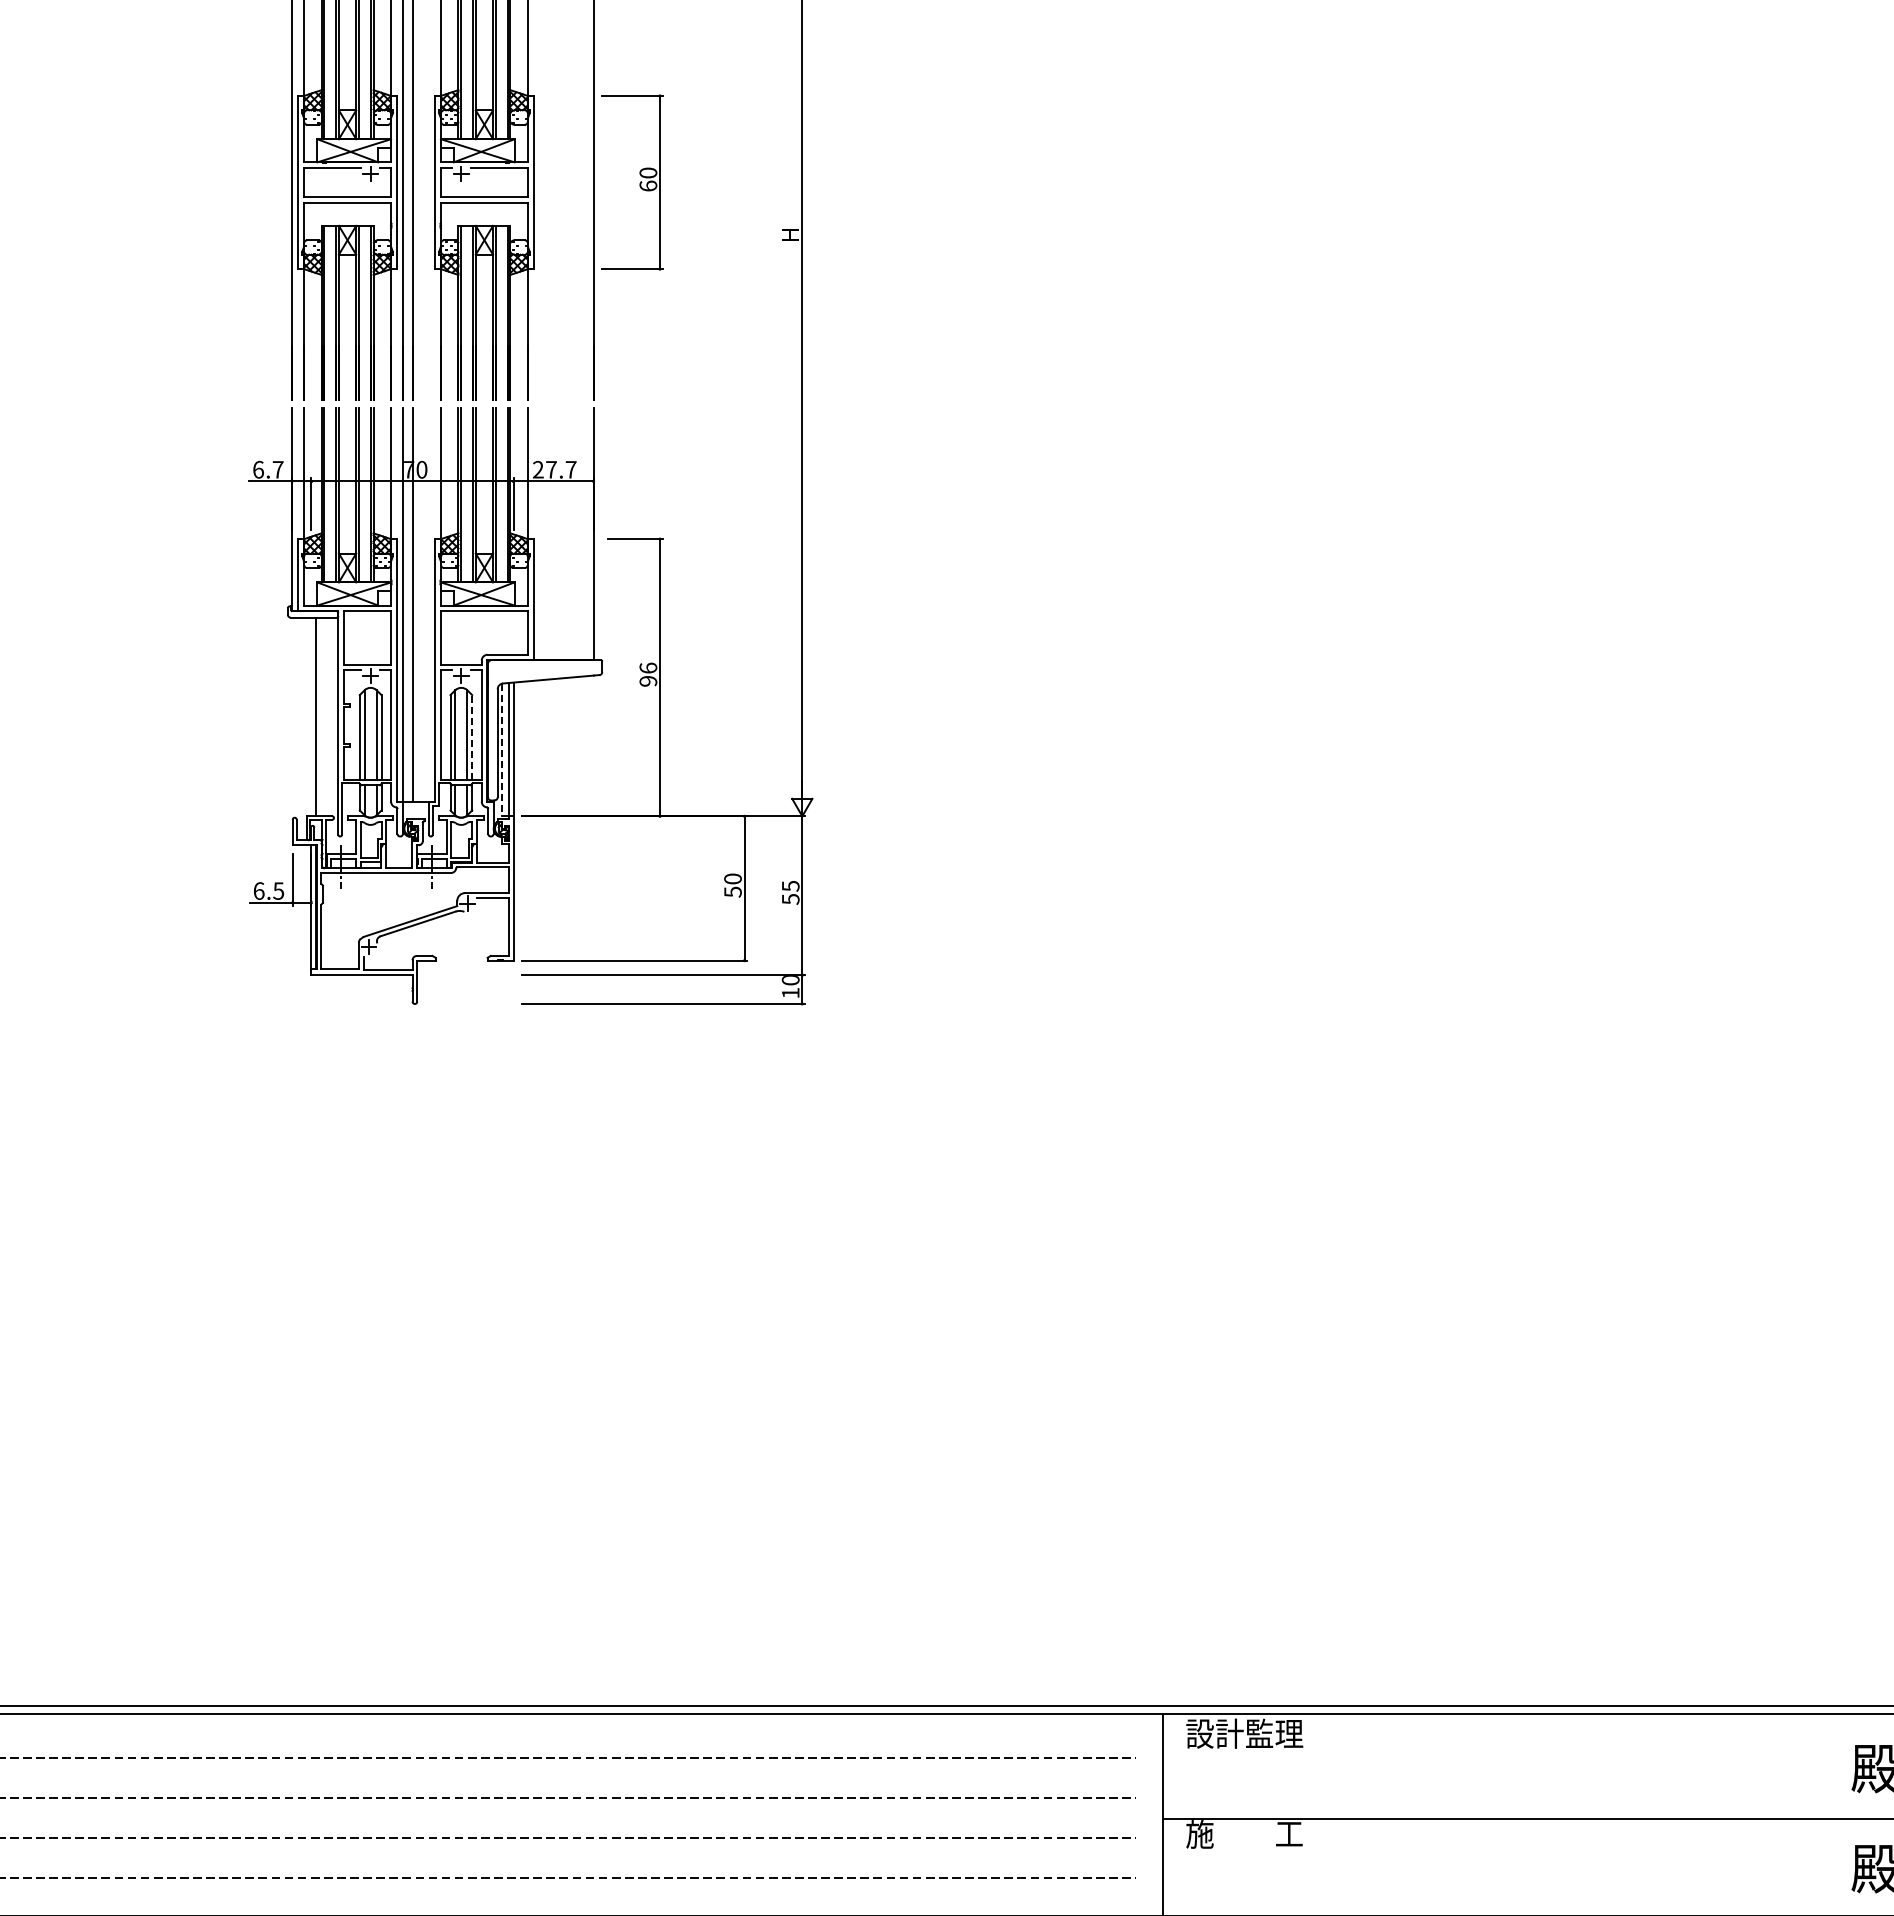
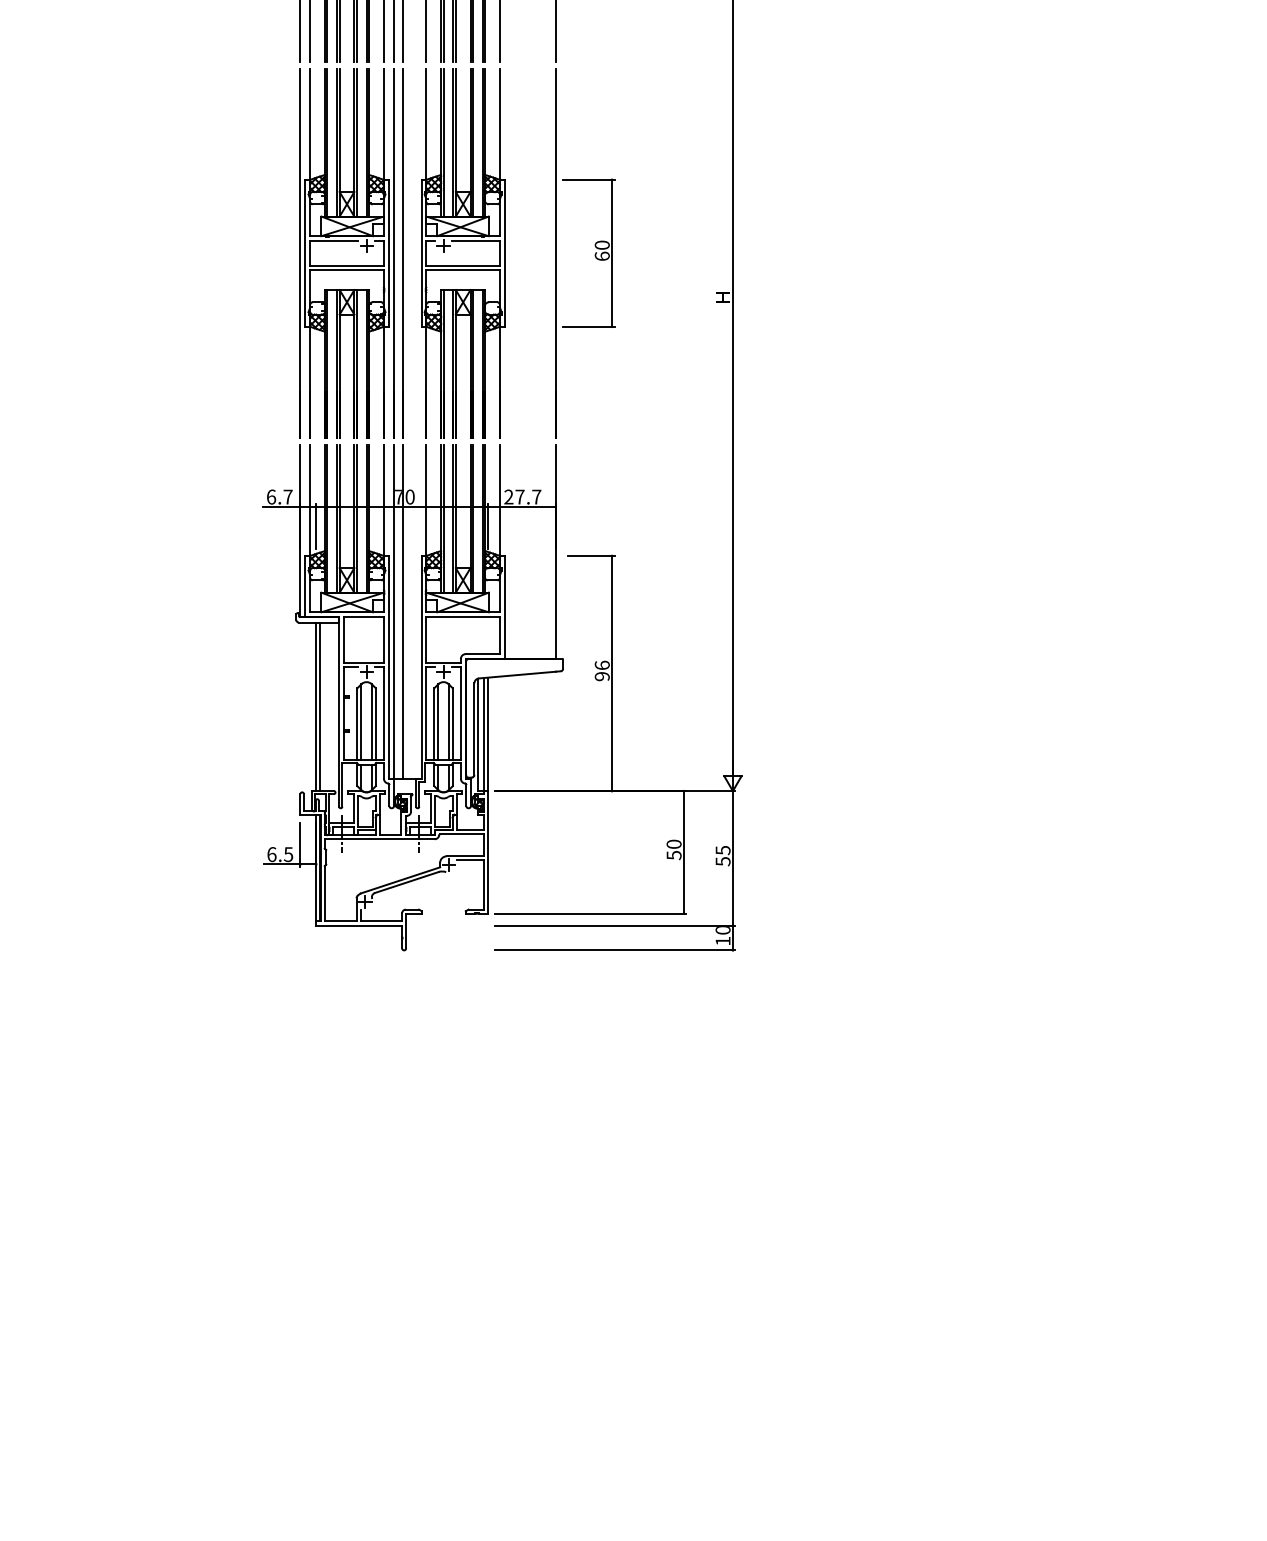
line: (311, 716) -> (316, 706), added
line: (472, 736) -> (453, 723), dashed -> solid
line: (502, 750) -> (478, 735), dashed -> solid

